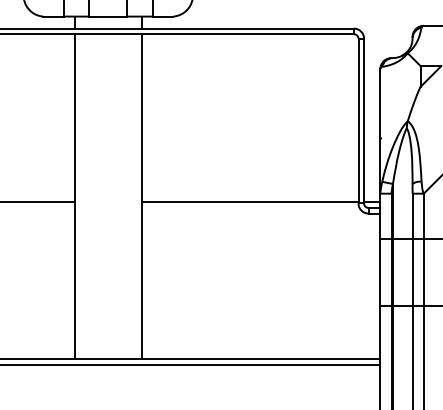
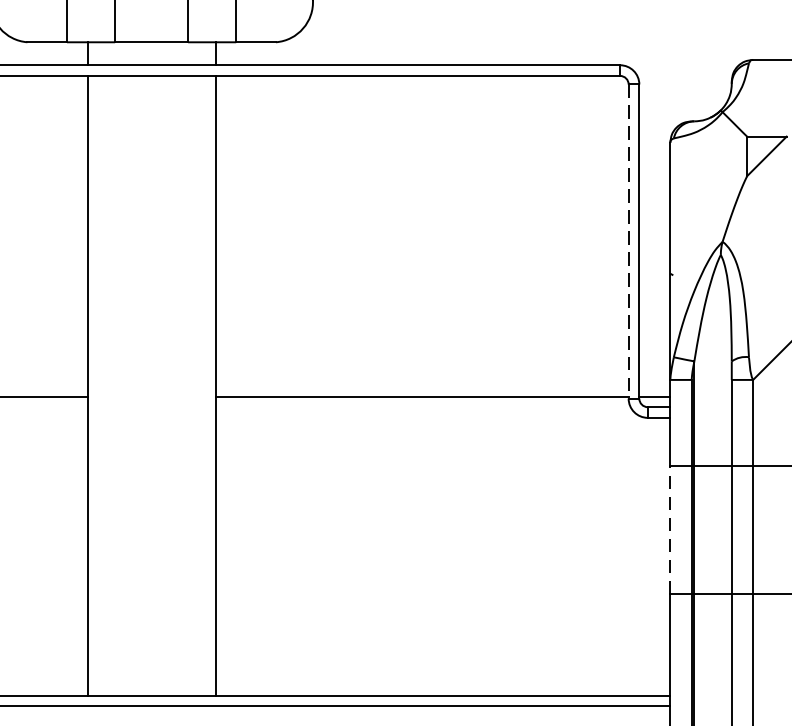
line: (358, 121) -> (628, 242), solid -> dashed
line: (380, 272) -> (670, 530), solid -> dashed

